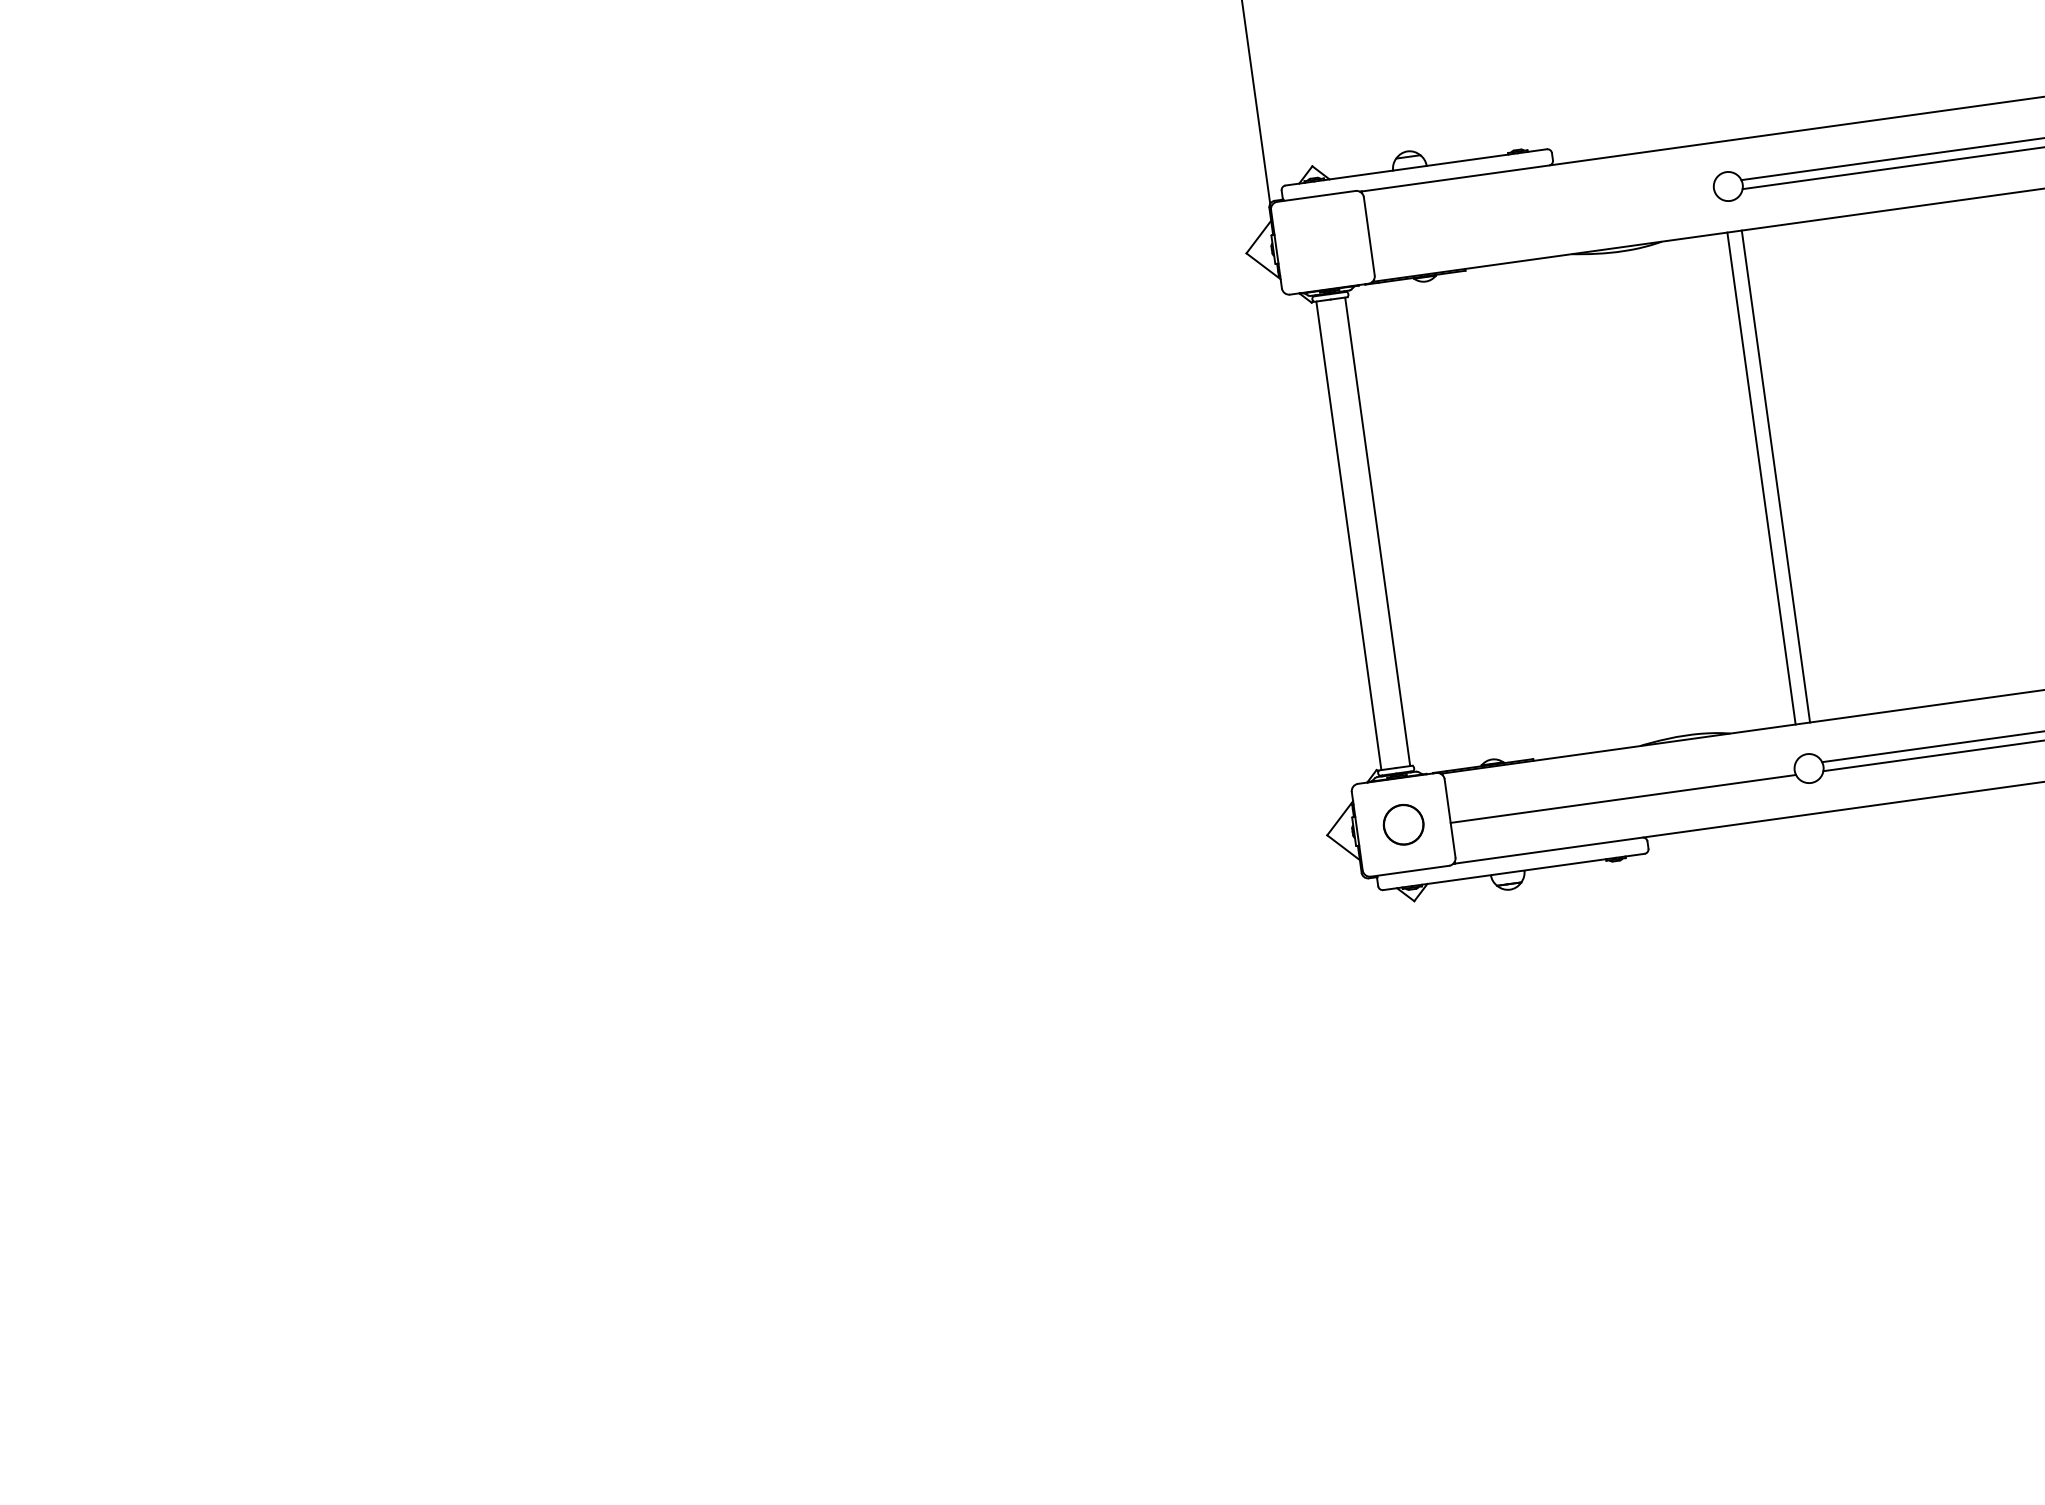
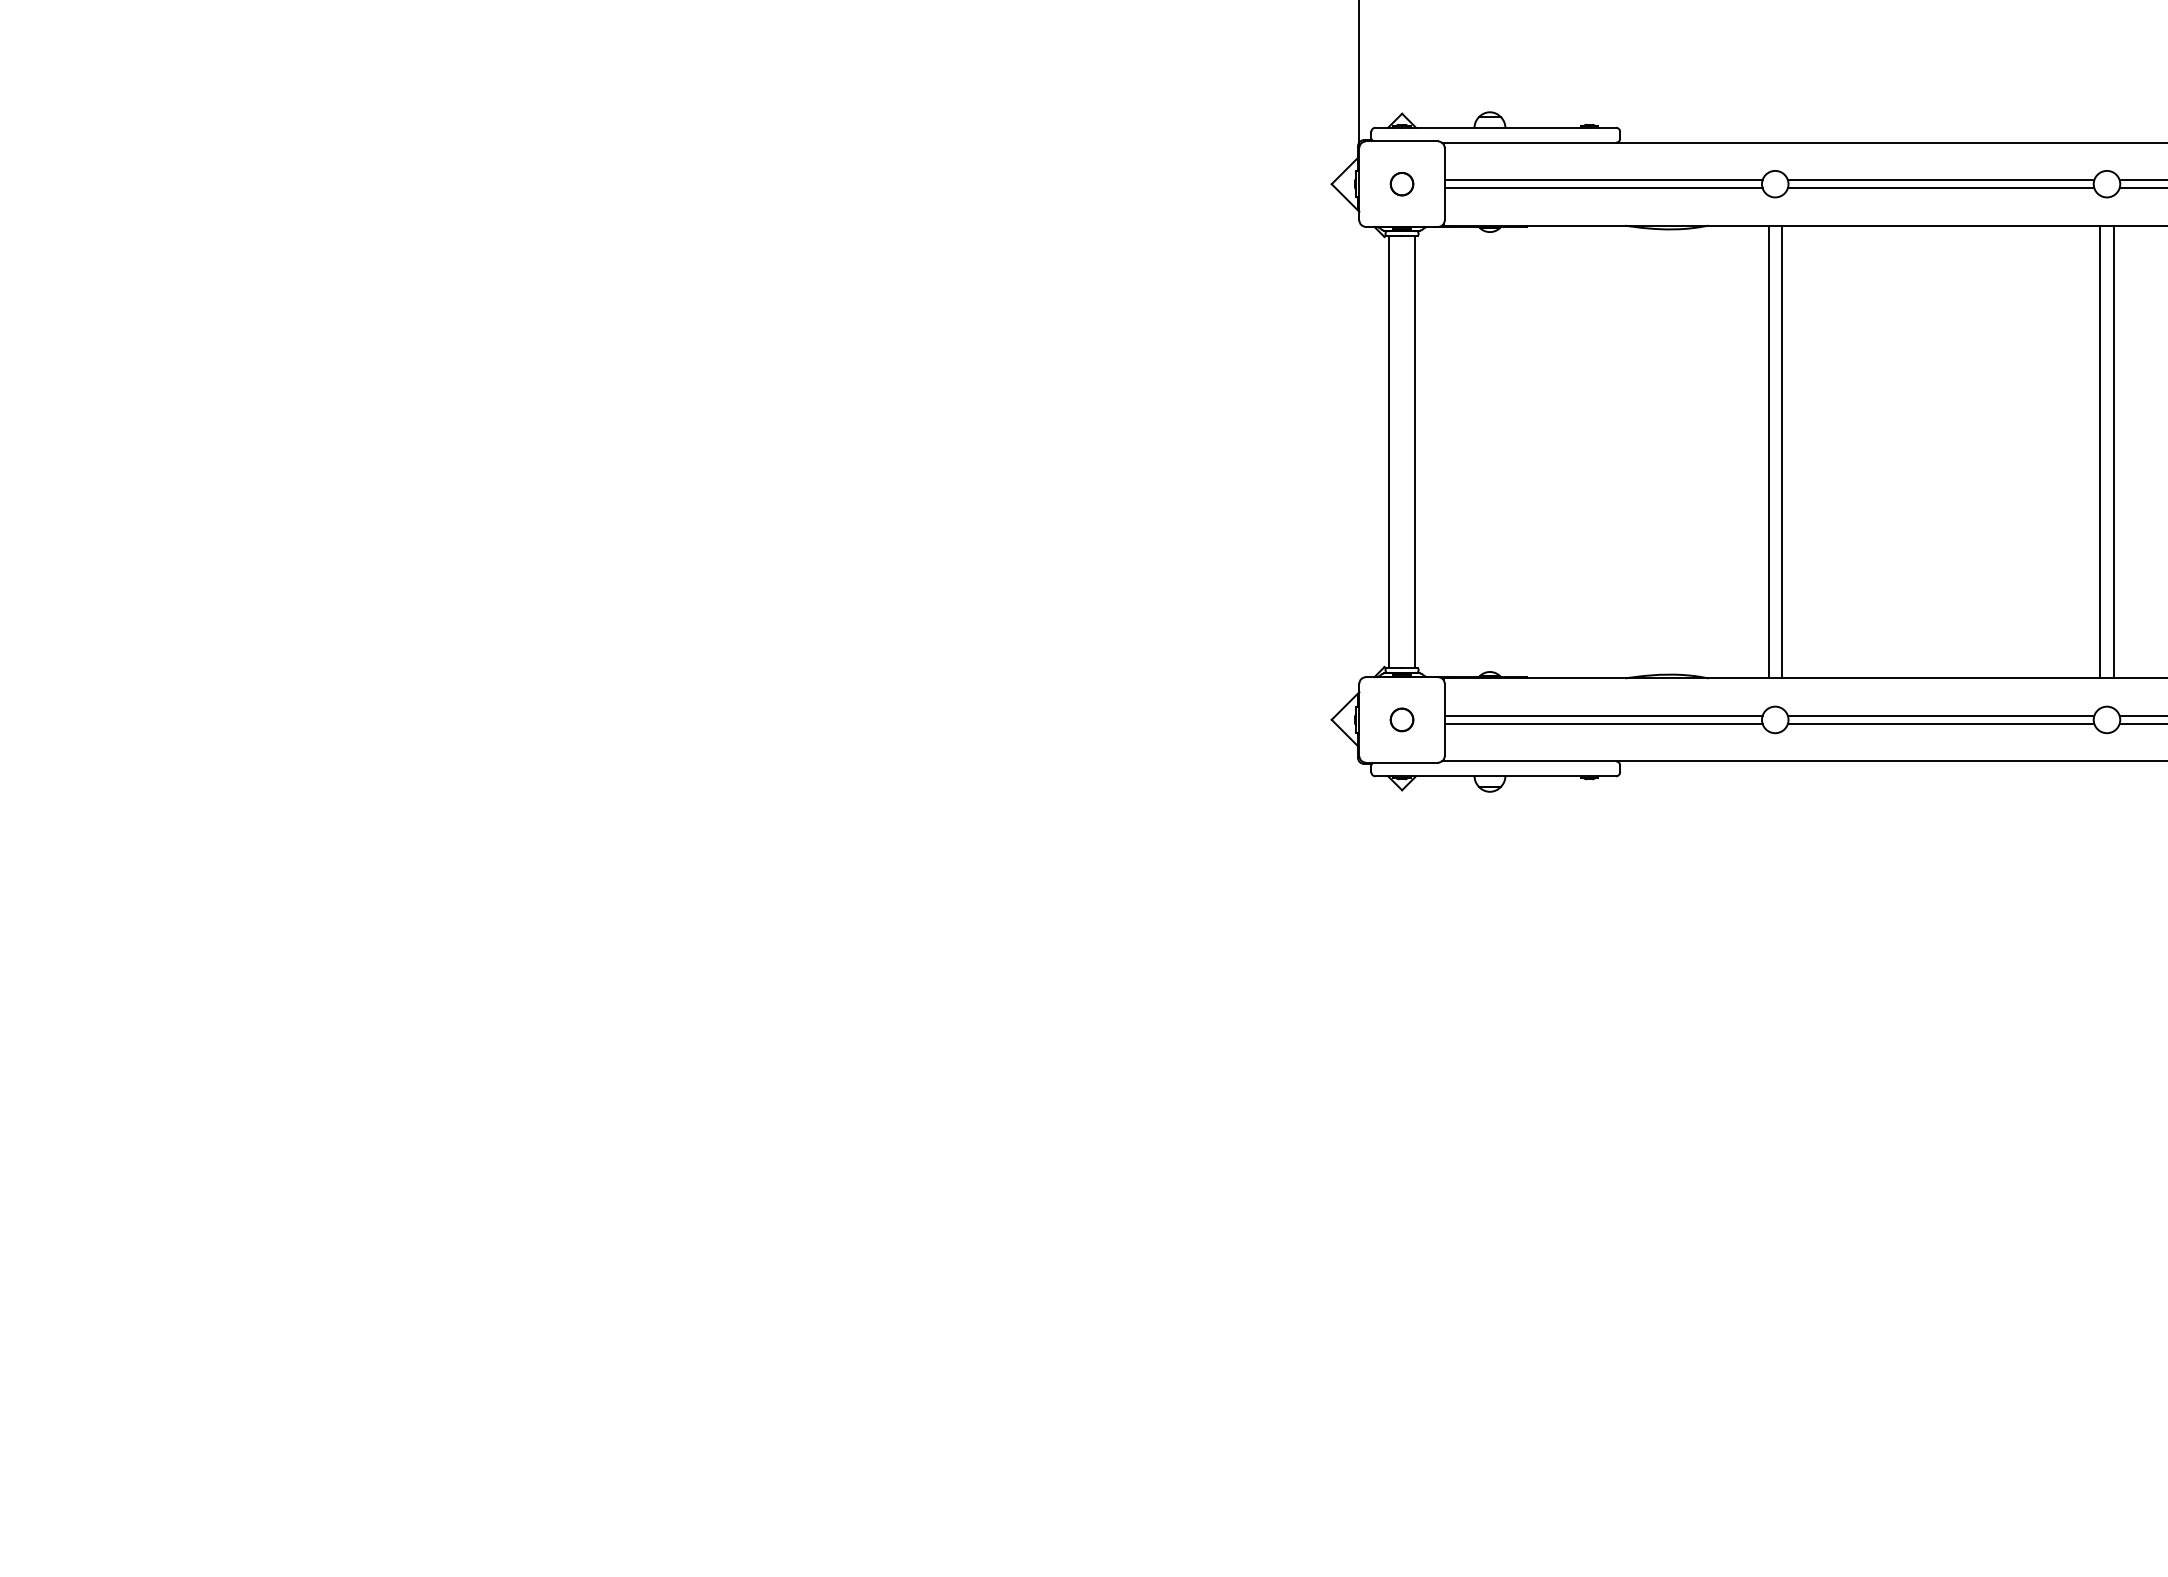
line: (1541, 208) -> (1603, 180), added
line: (1542, 217) -> (1603, 188), added
part: (1322, 243) -> (1401, 184), added
line: (1621, 789) -> (1603, 715), added
part: (1403, 824) -> (1401, 719), size x0.62

